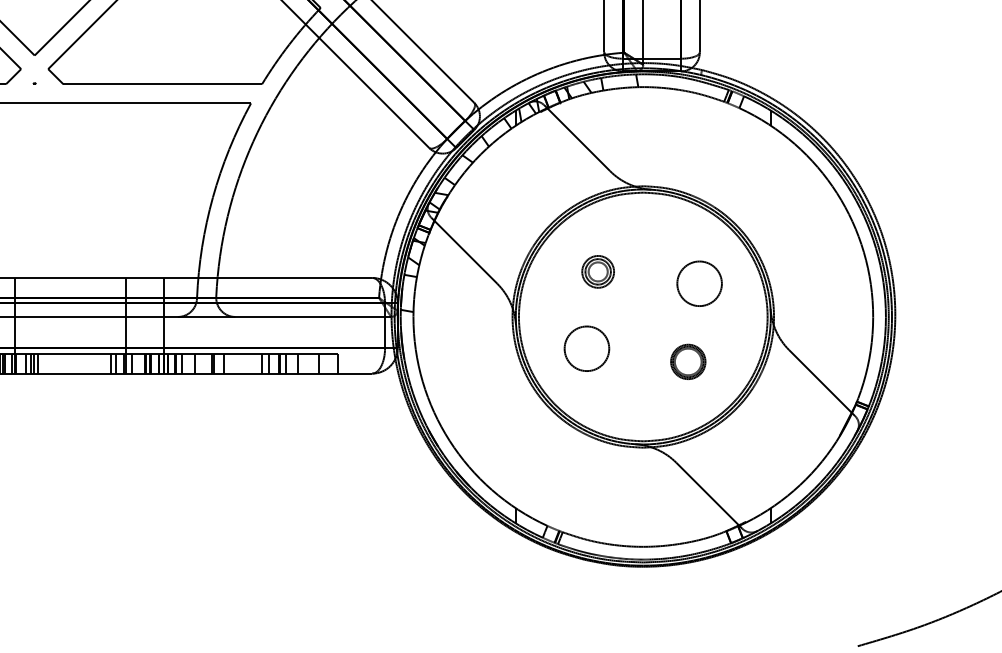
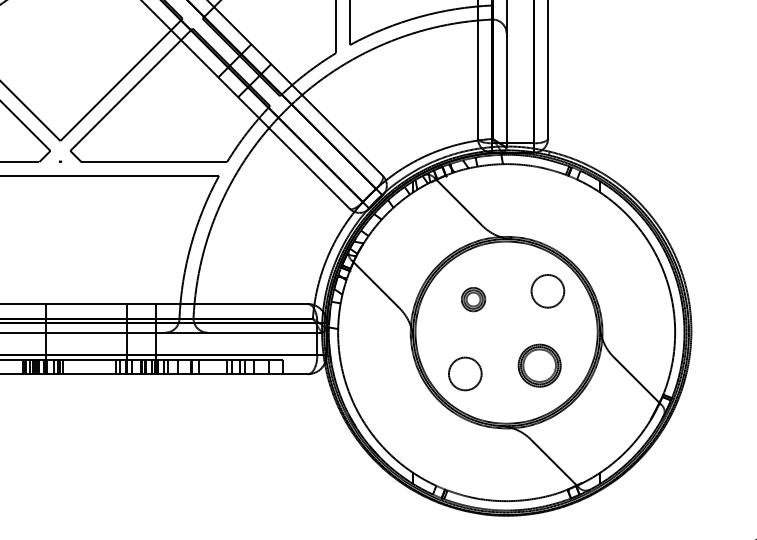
circle: (699, 284) -> (547, 291), moved
circle: (587, 348) -> (465, 373), moved
part: (688, 361) -> (539, 365), size x1.67

